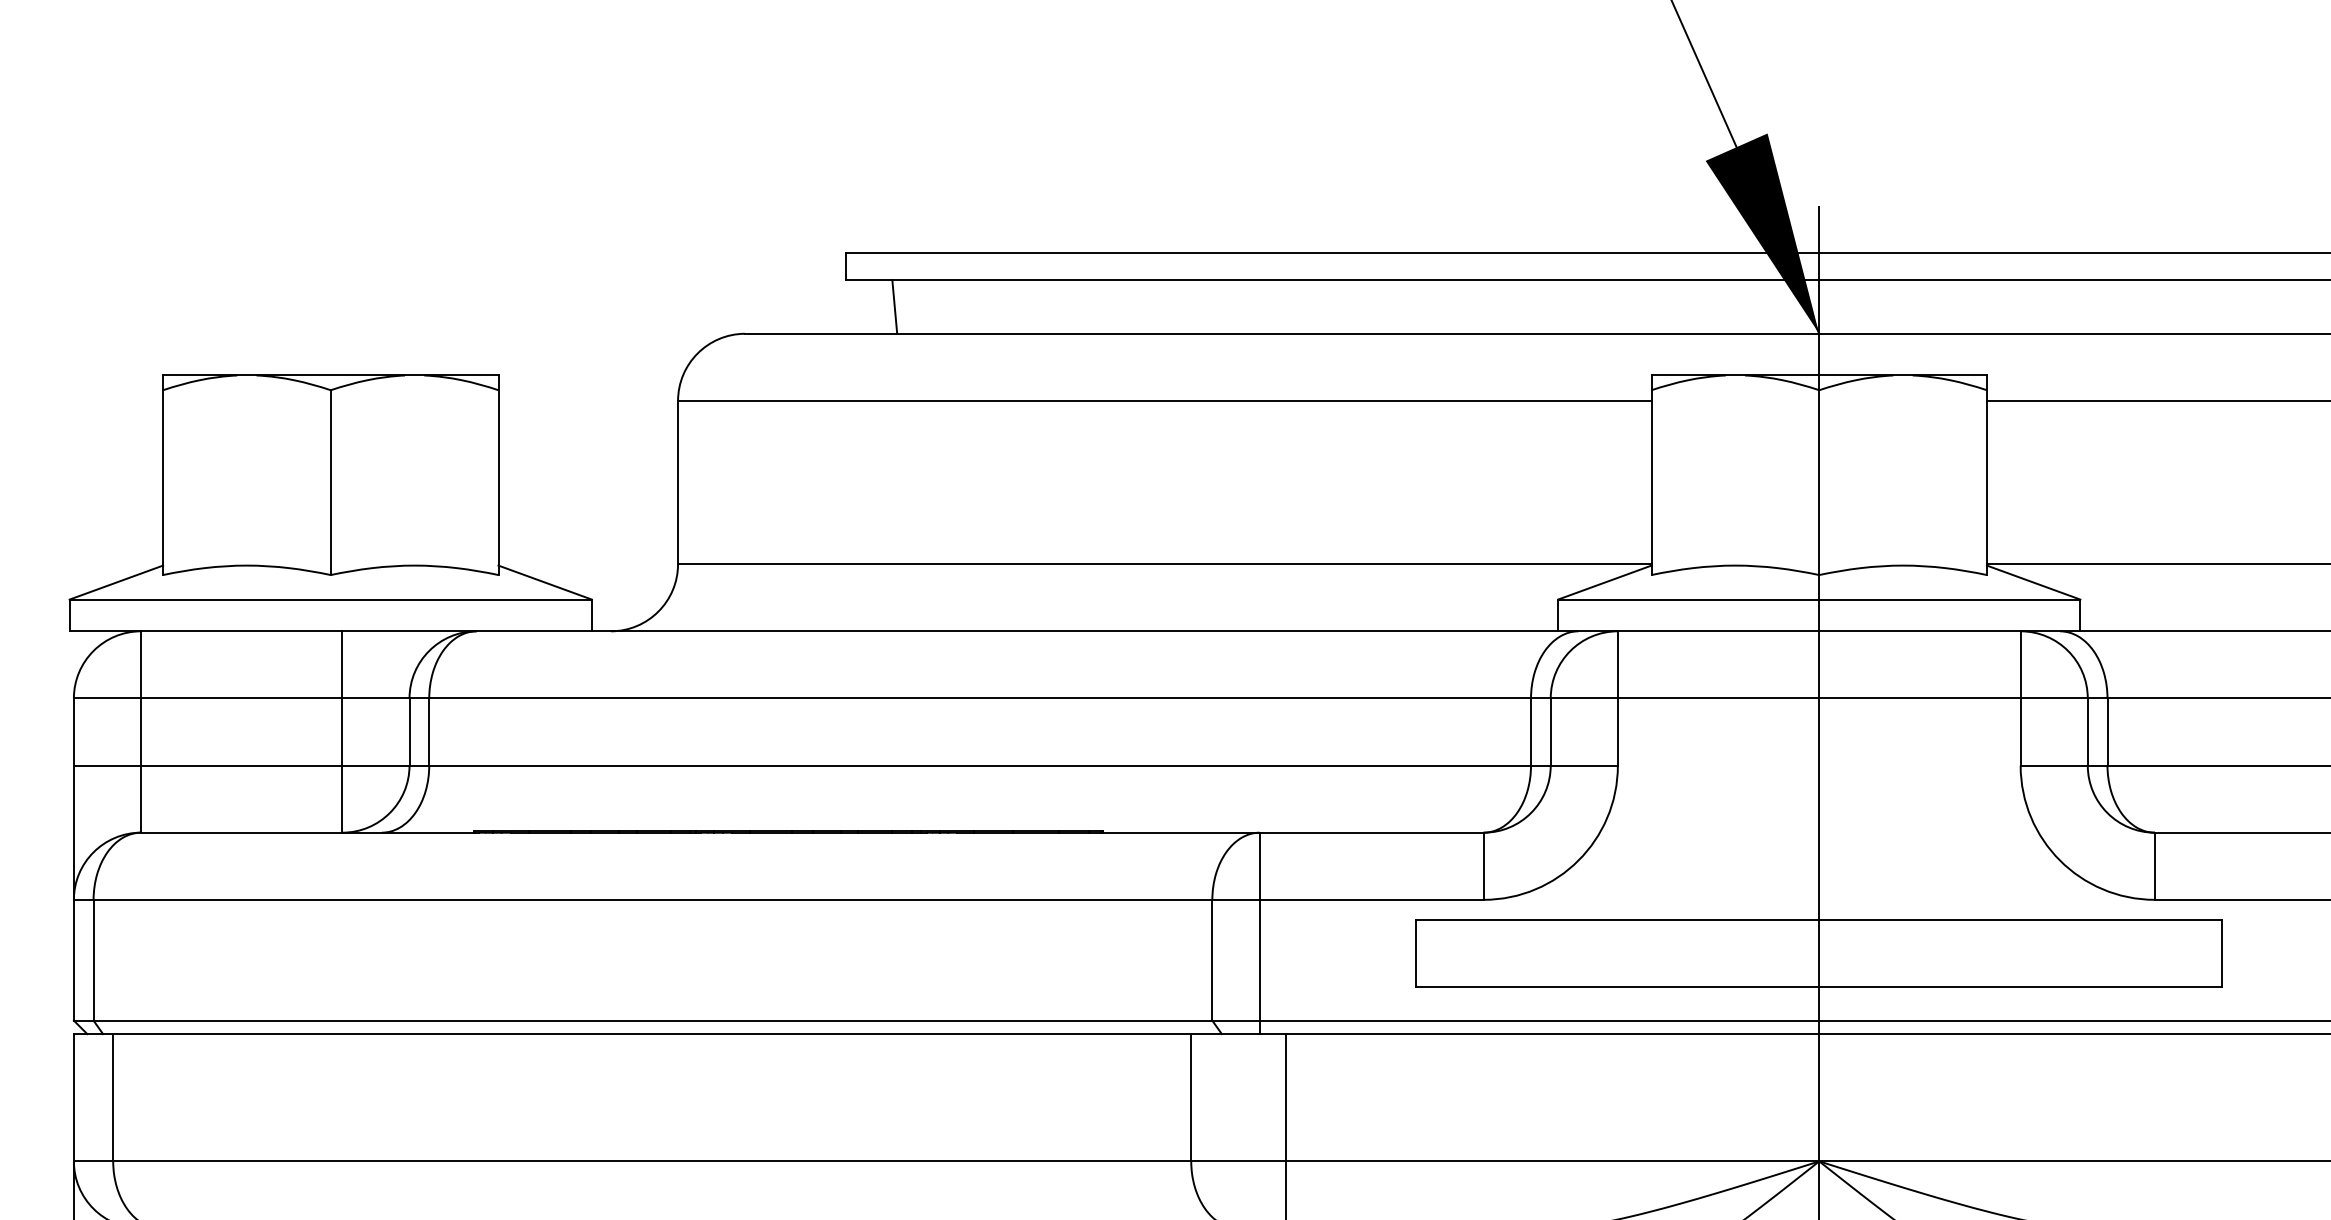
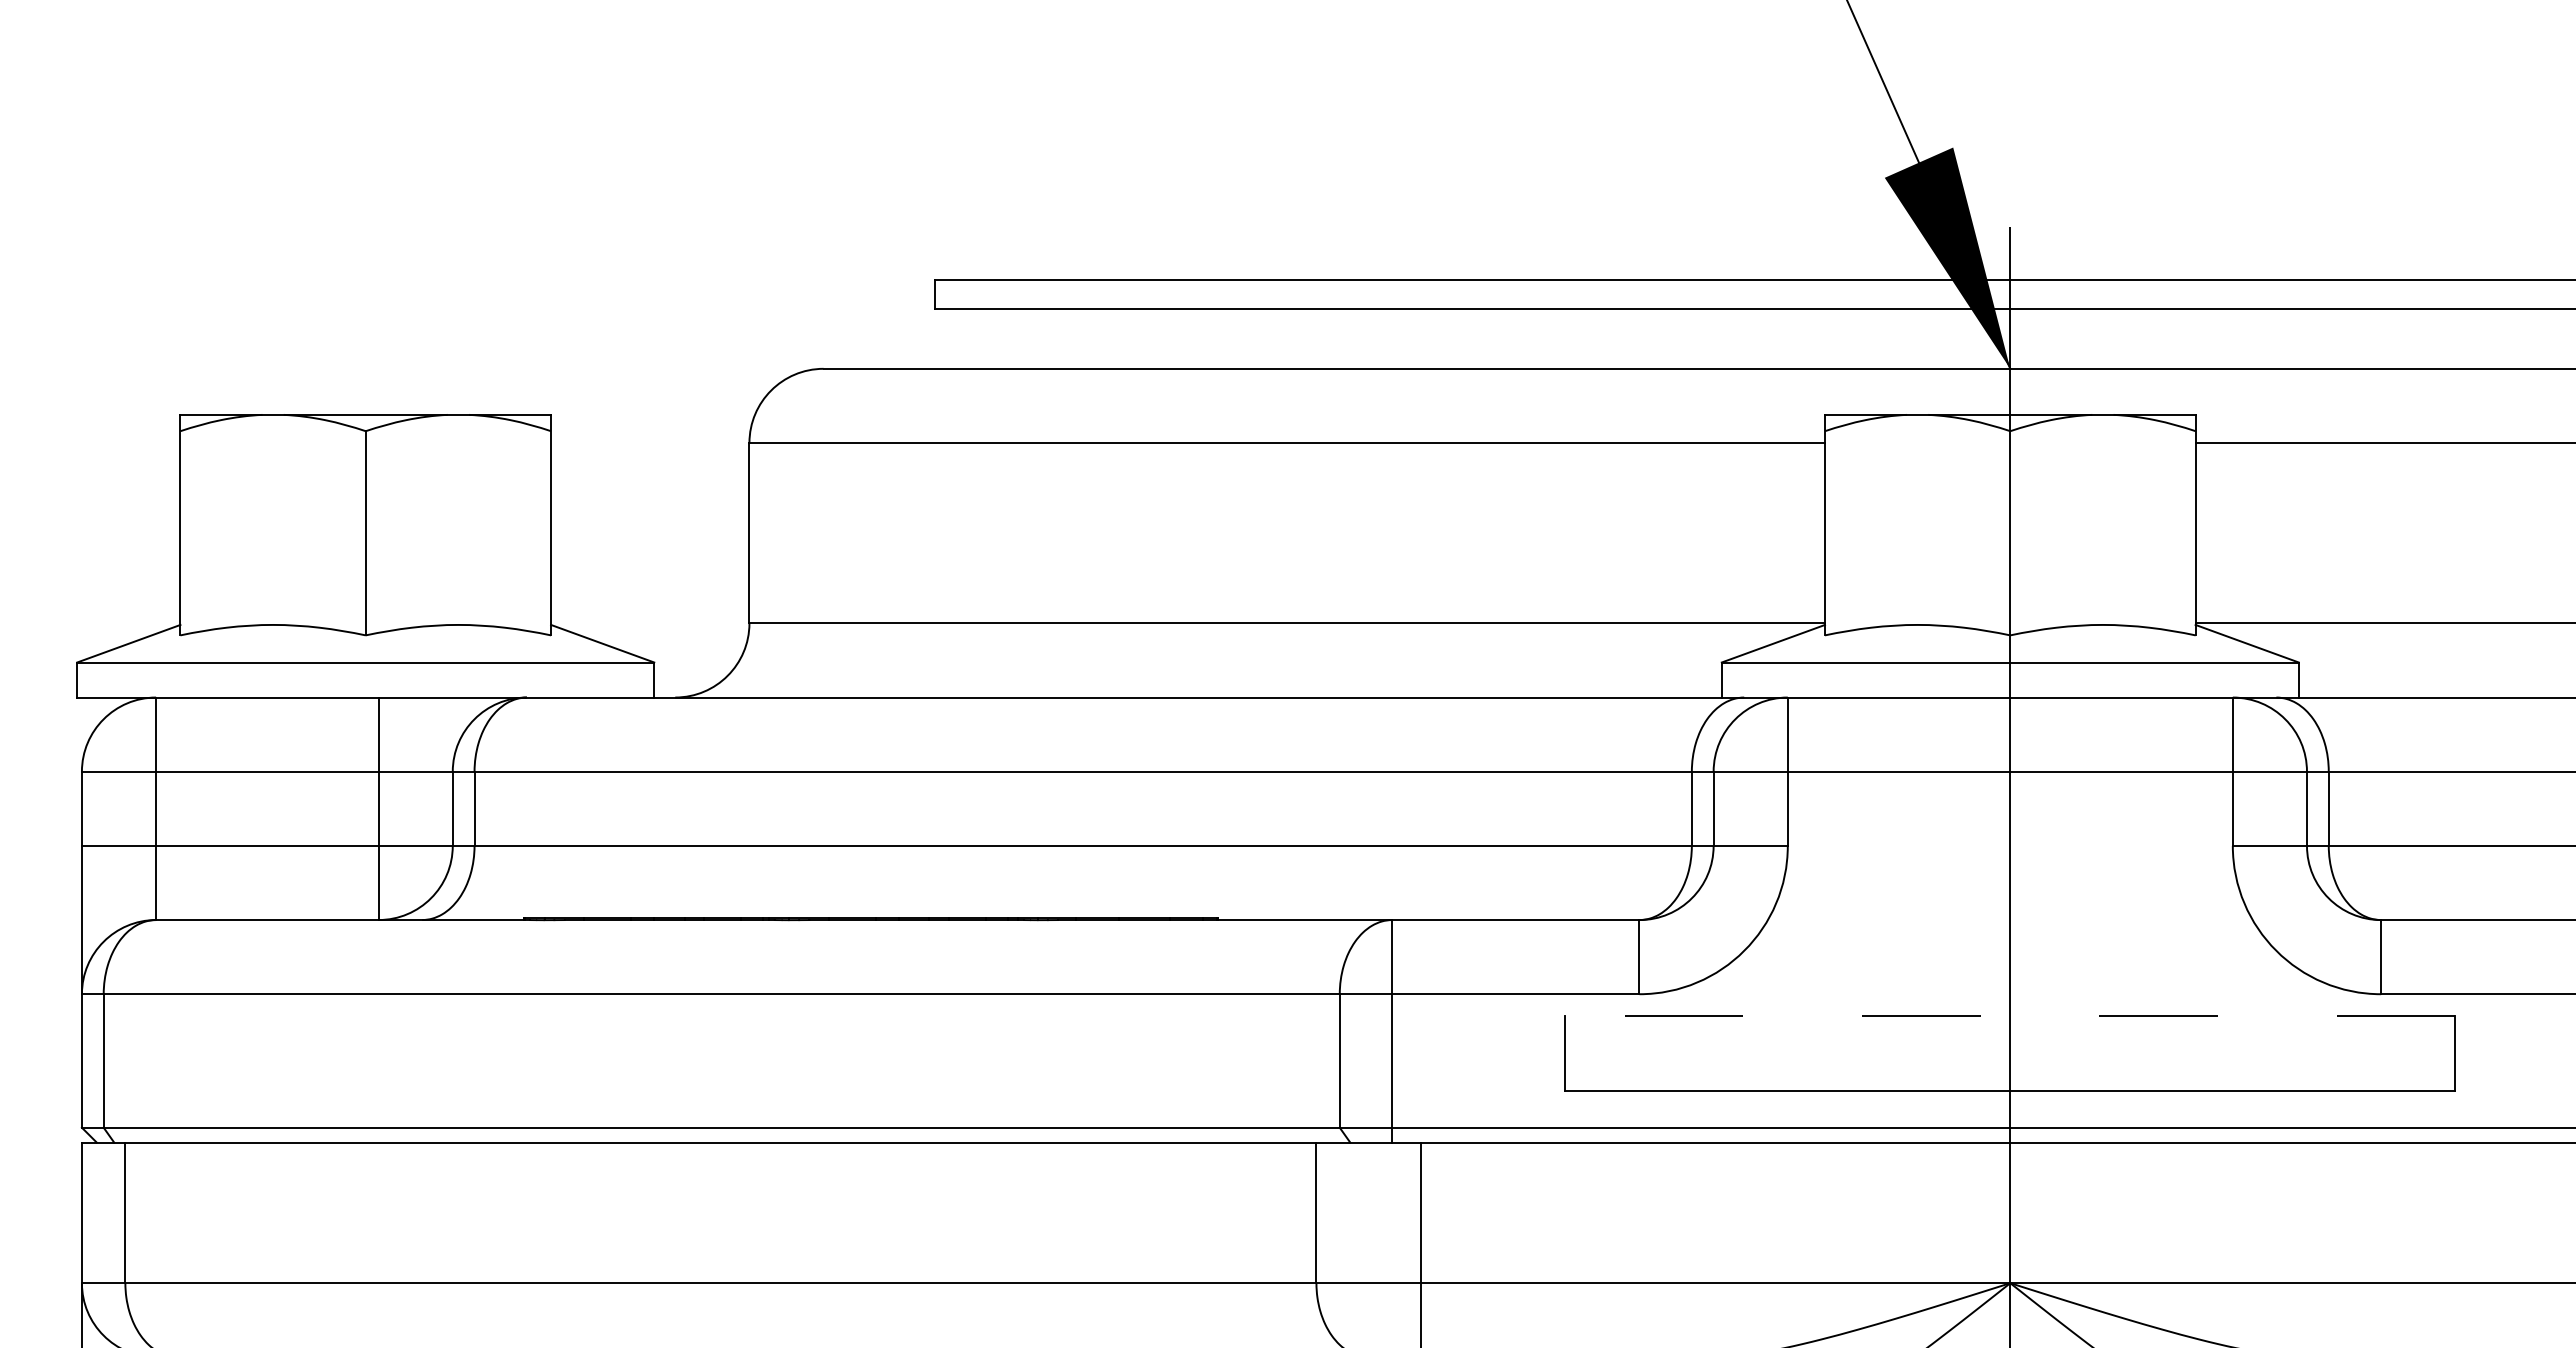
line: (894, 306) -> (988, 338), removed
line: (1818, 919) -> (2009, 1016), solid -> dashed

